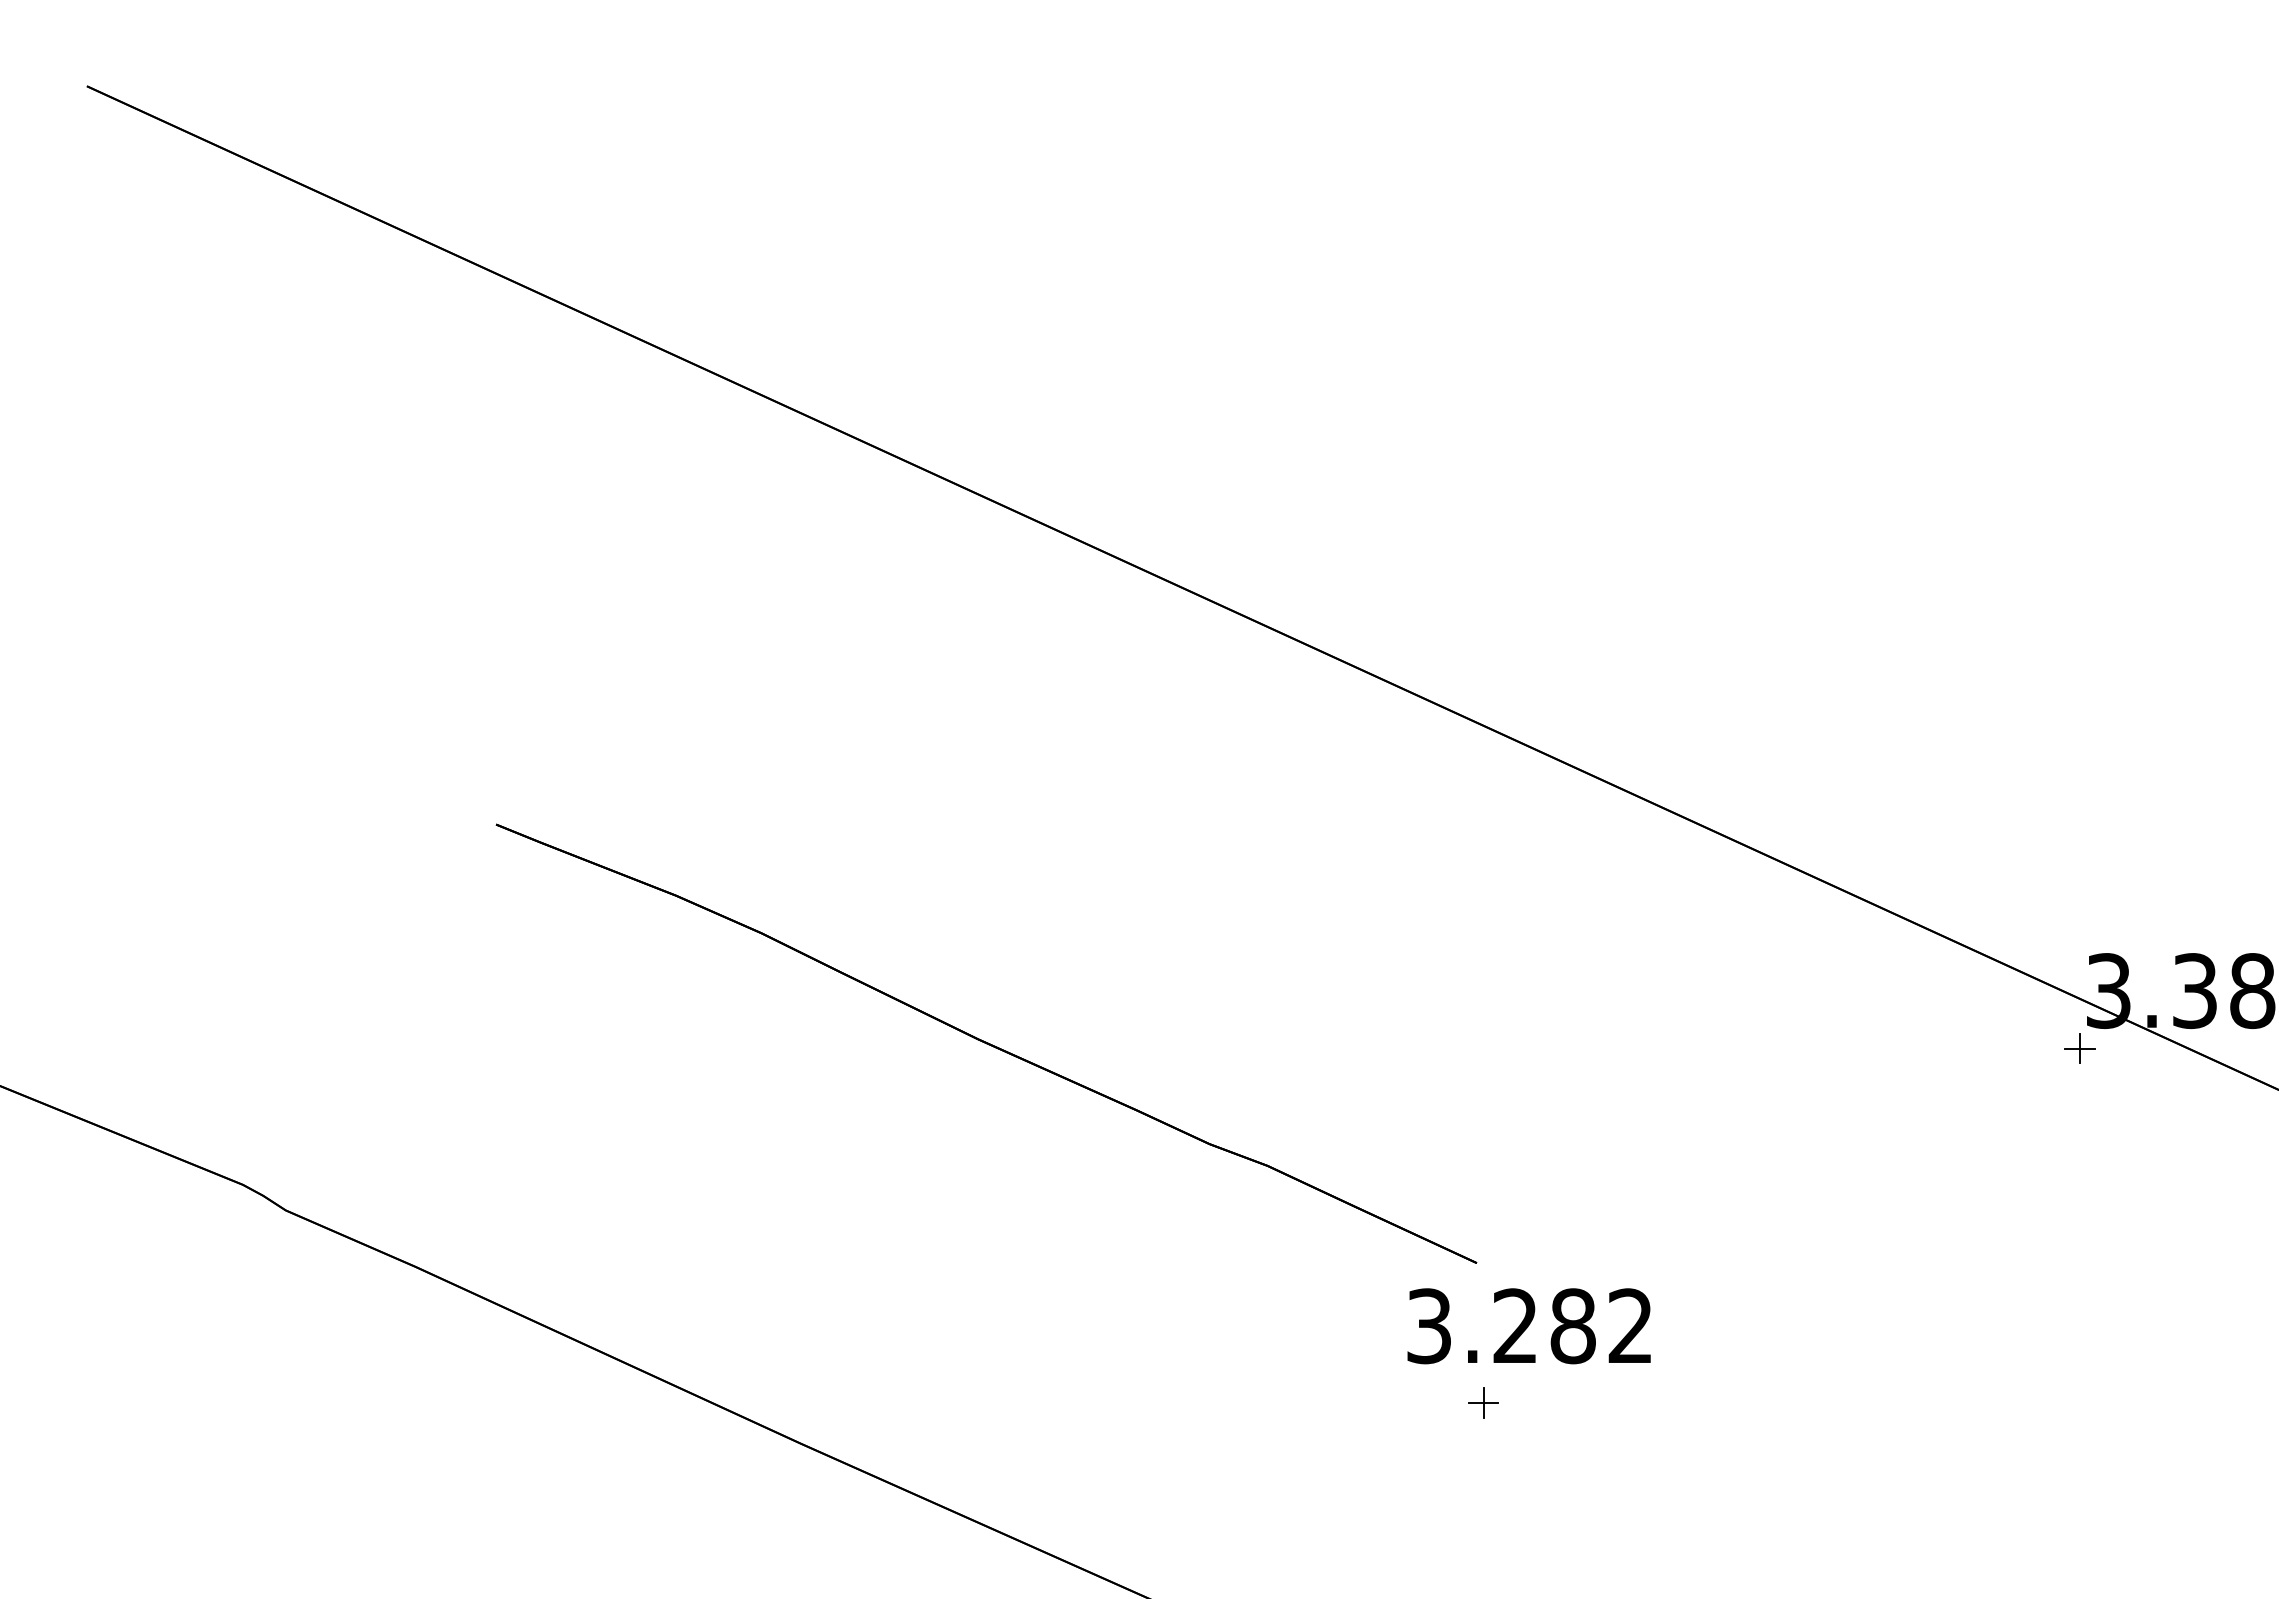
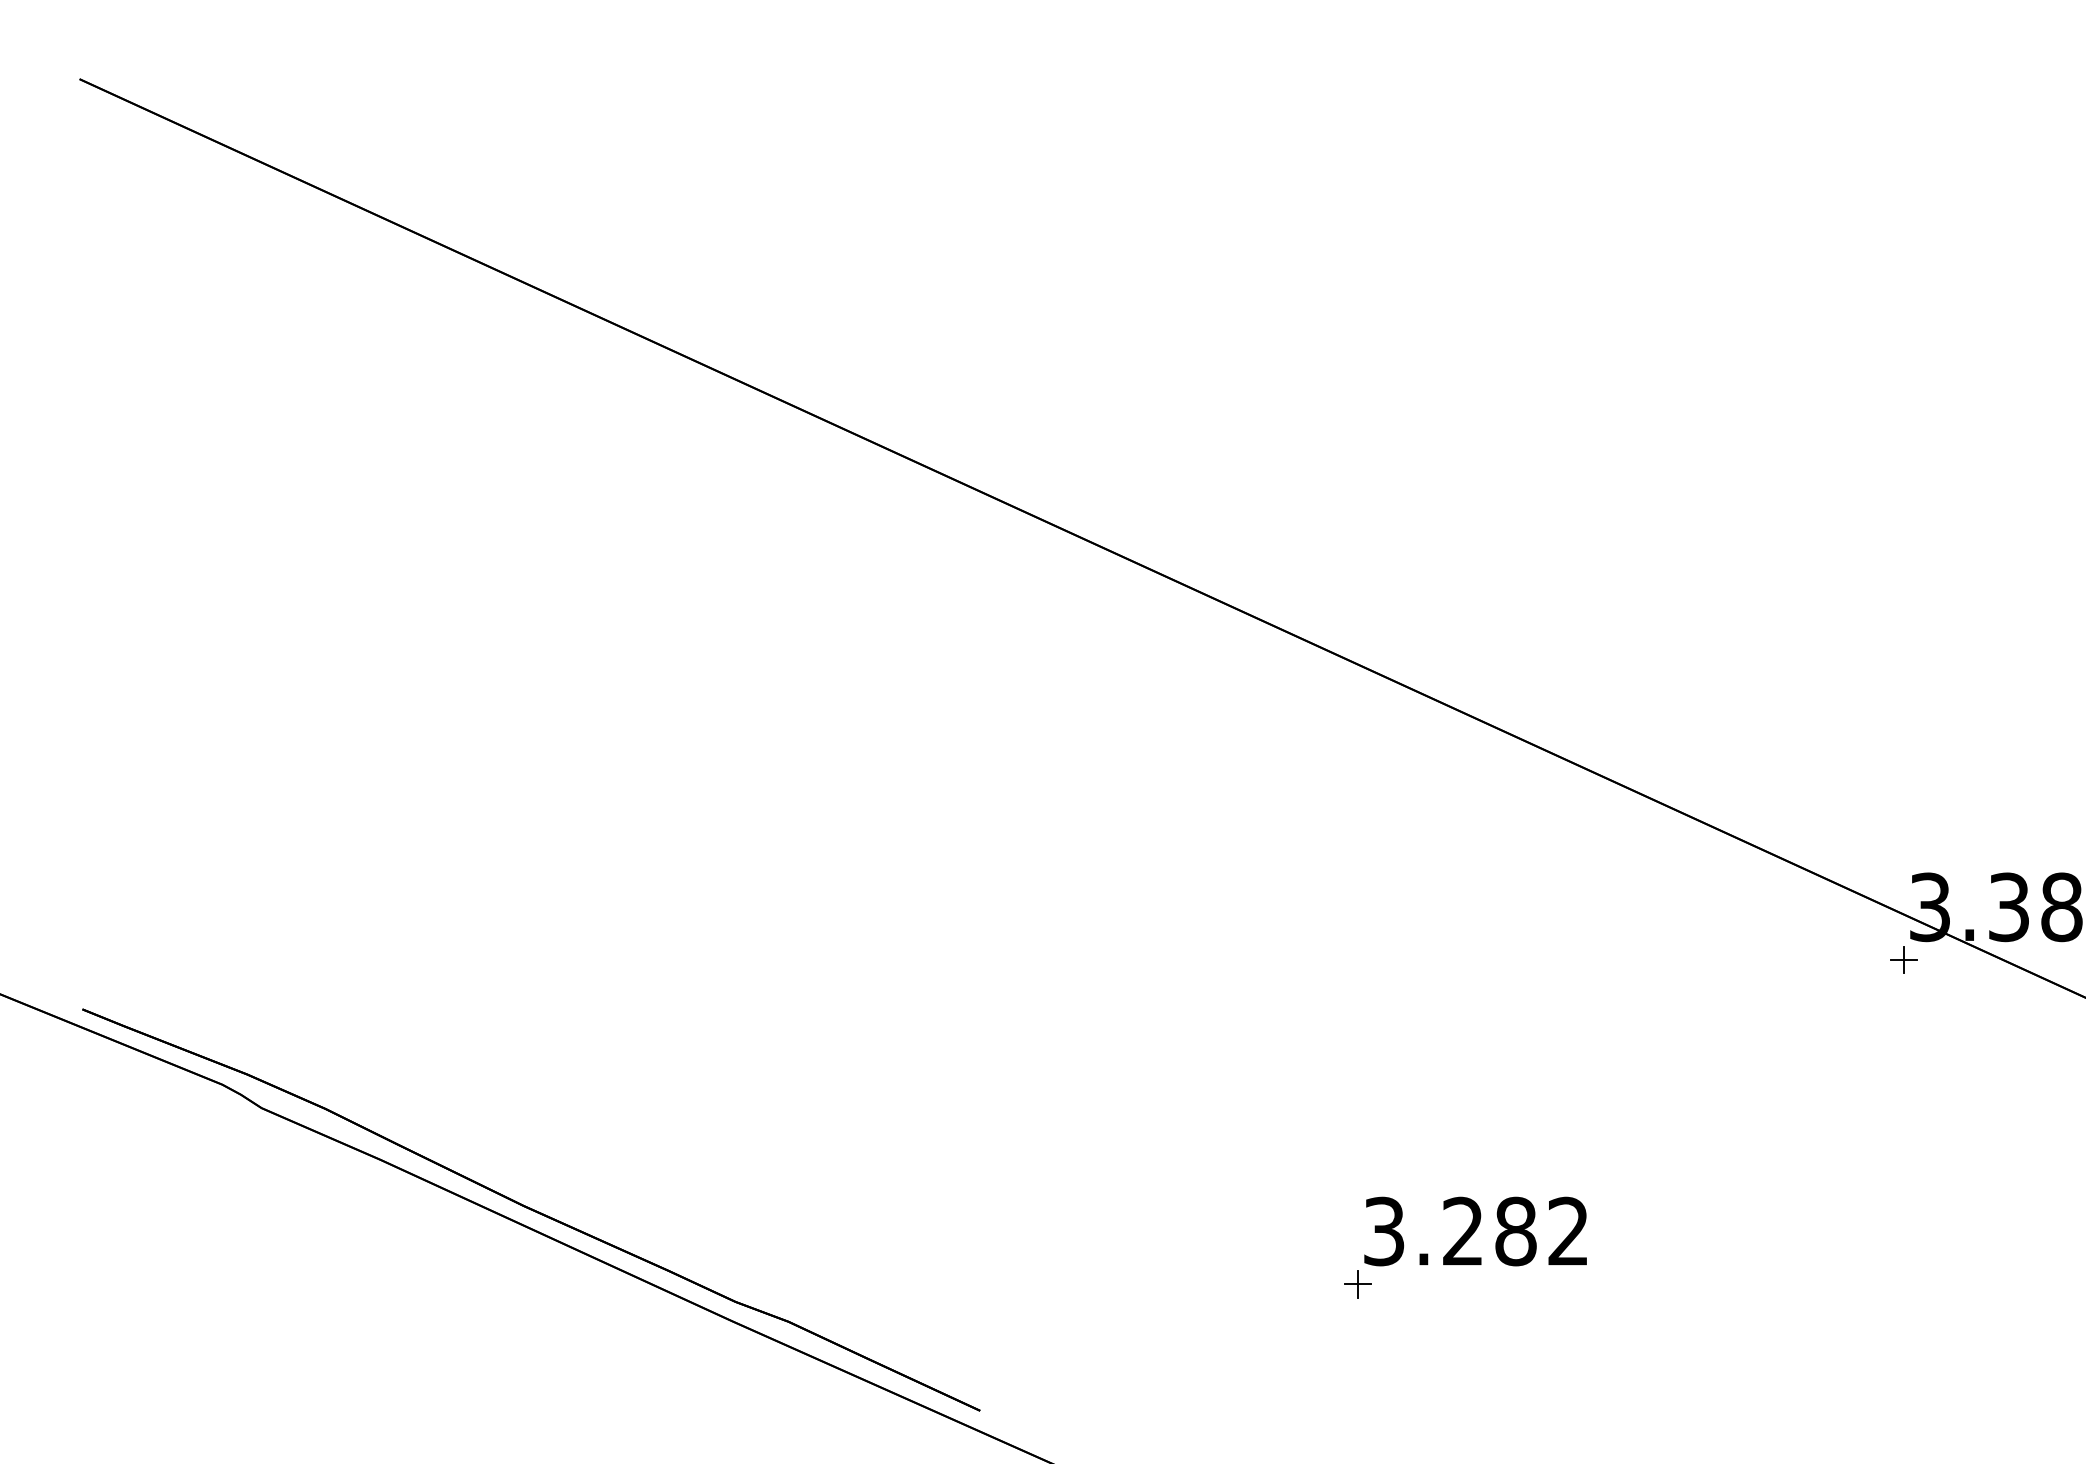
part: (986, 1043) -> (531, 1209), moved
text: (1528, 1326) -> (1475, 1231), moved

